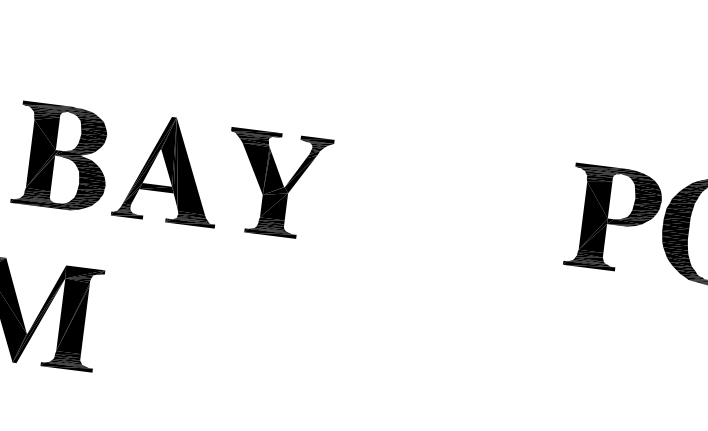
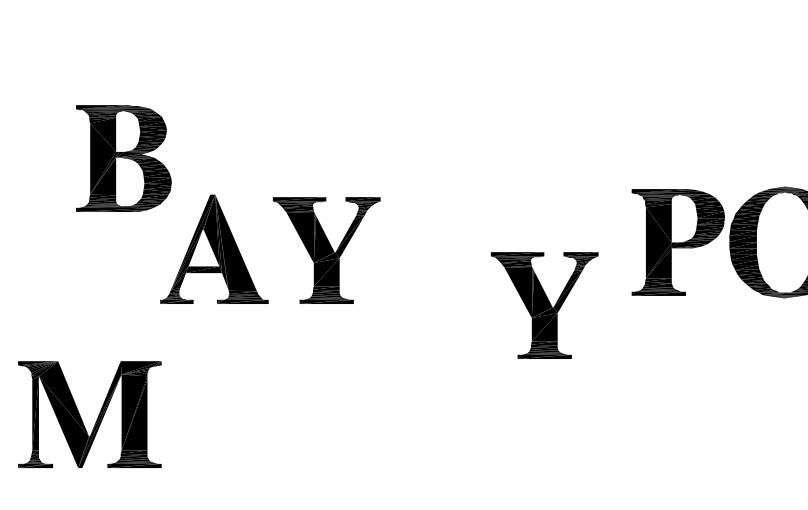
part: (62, 157) -> (123, 158), moved
part: (478, 263) -> (544, 305), added

